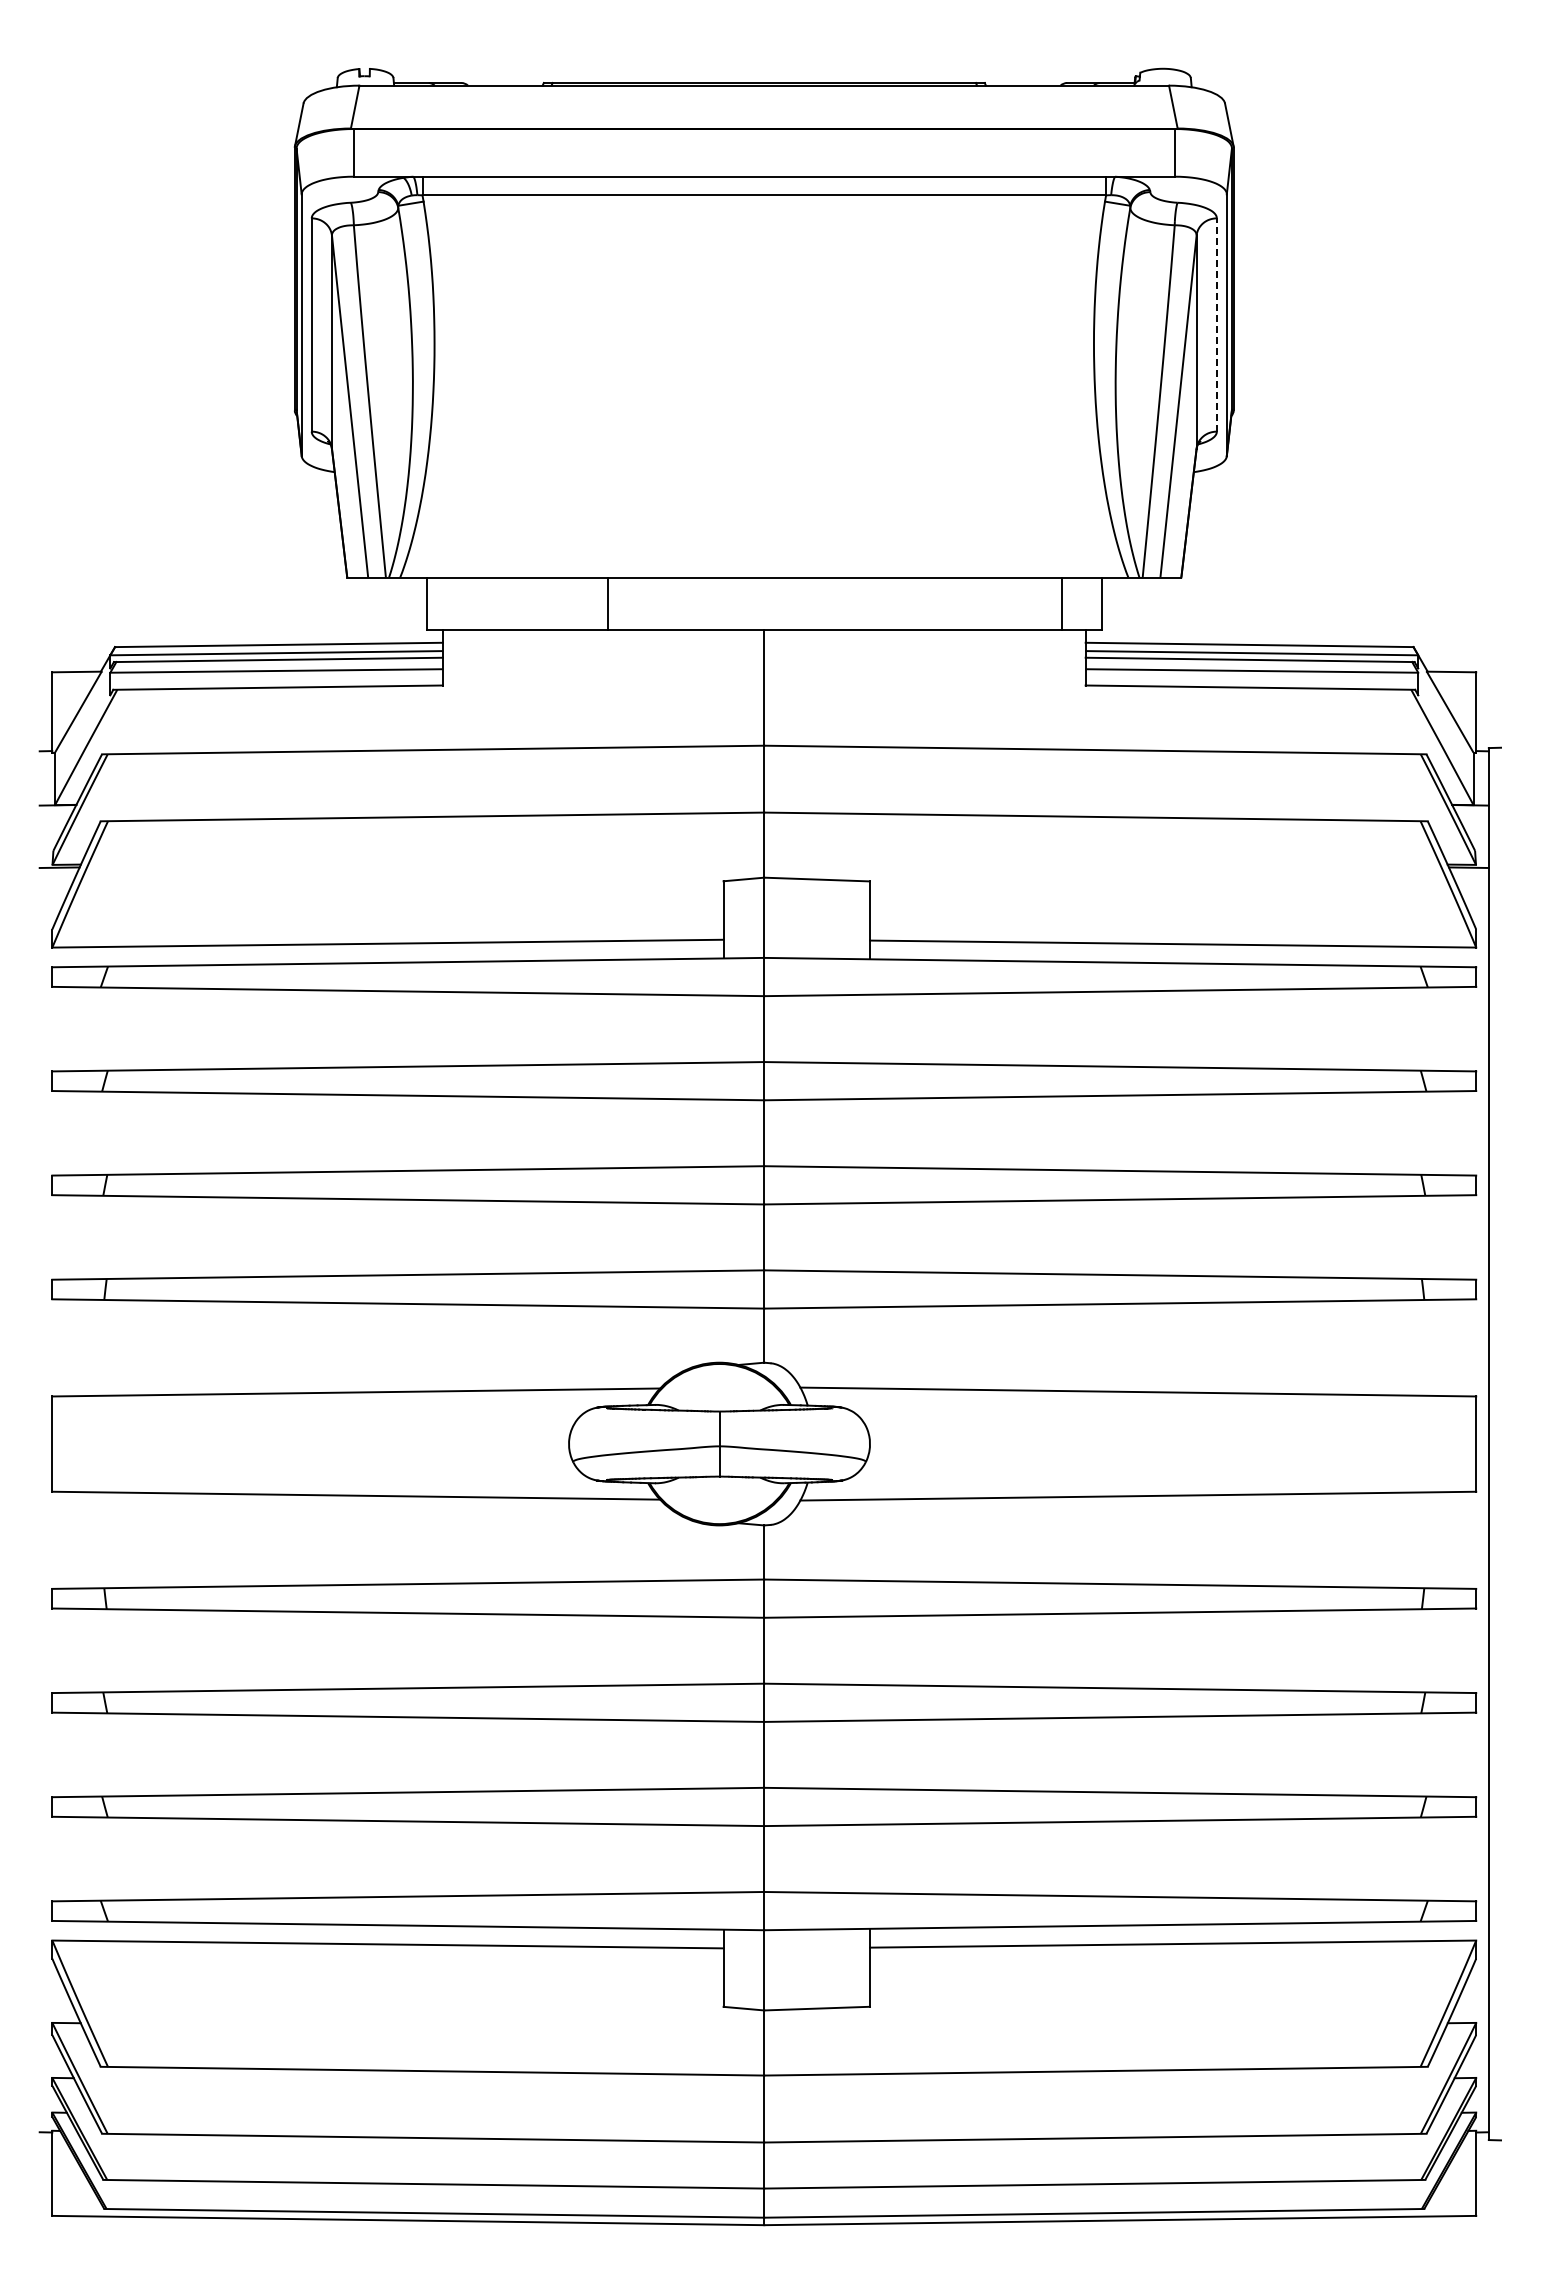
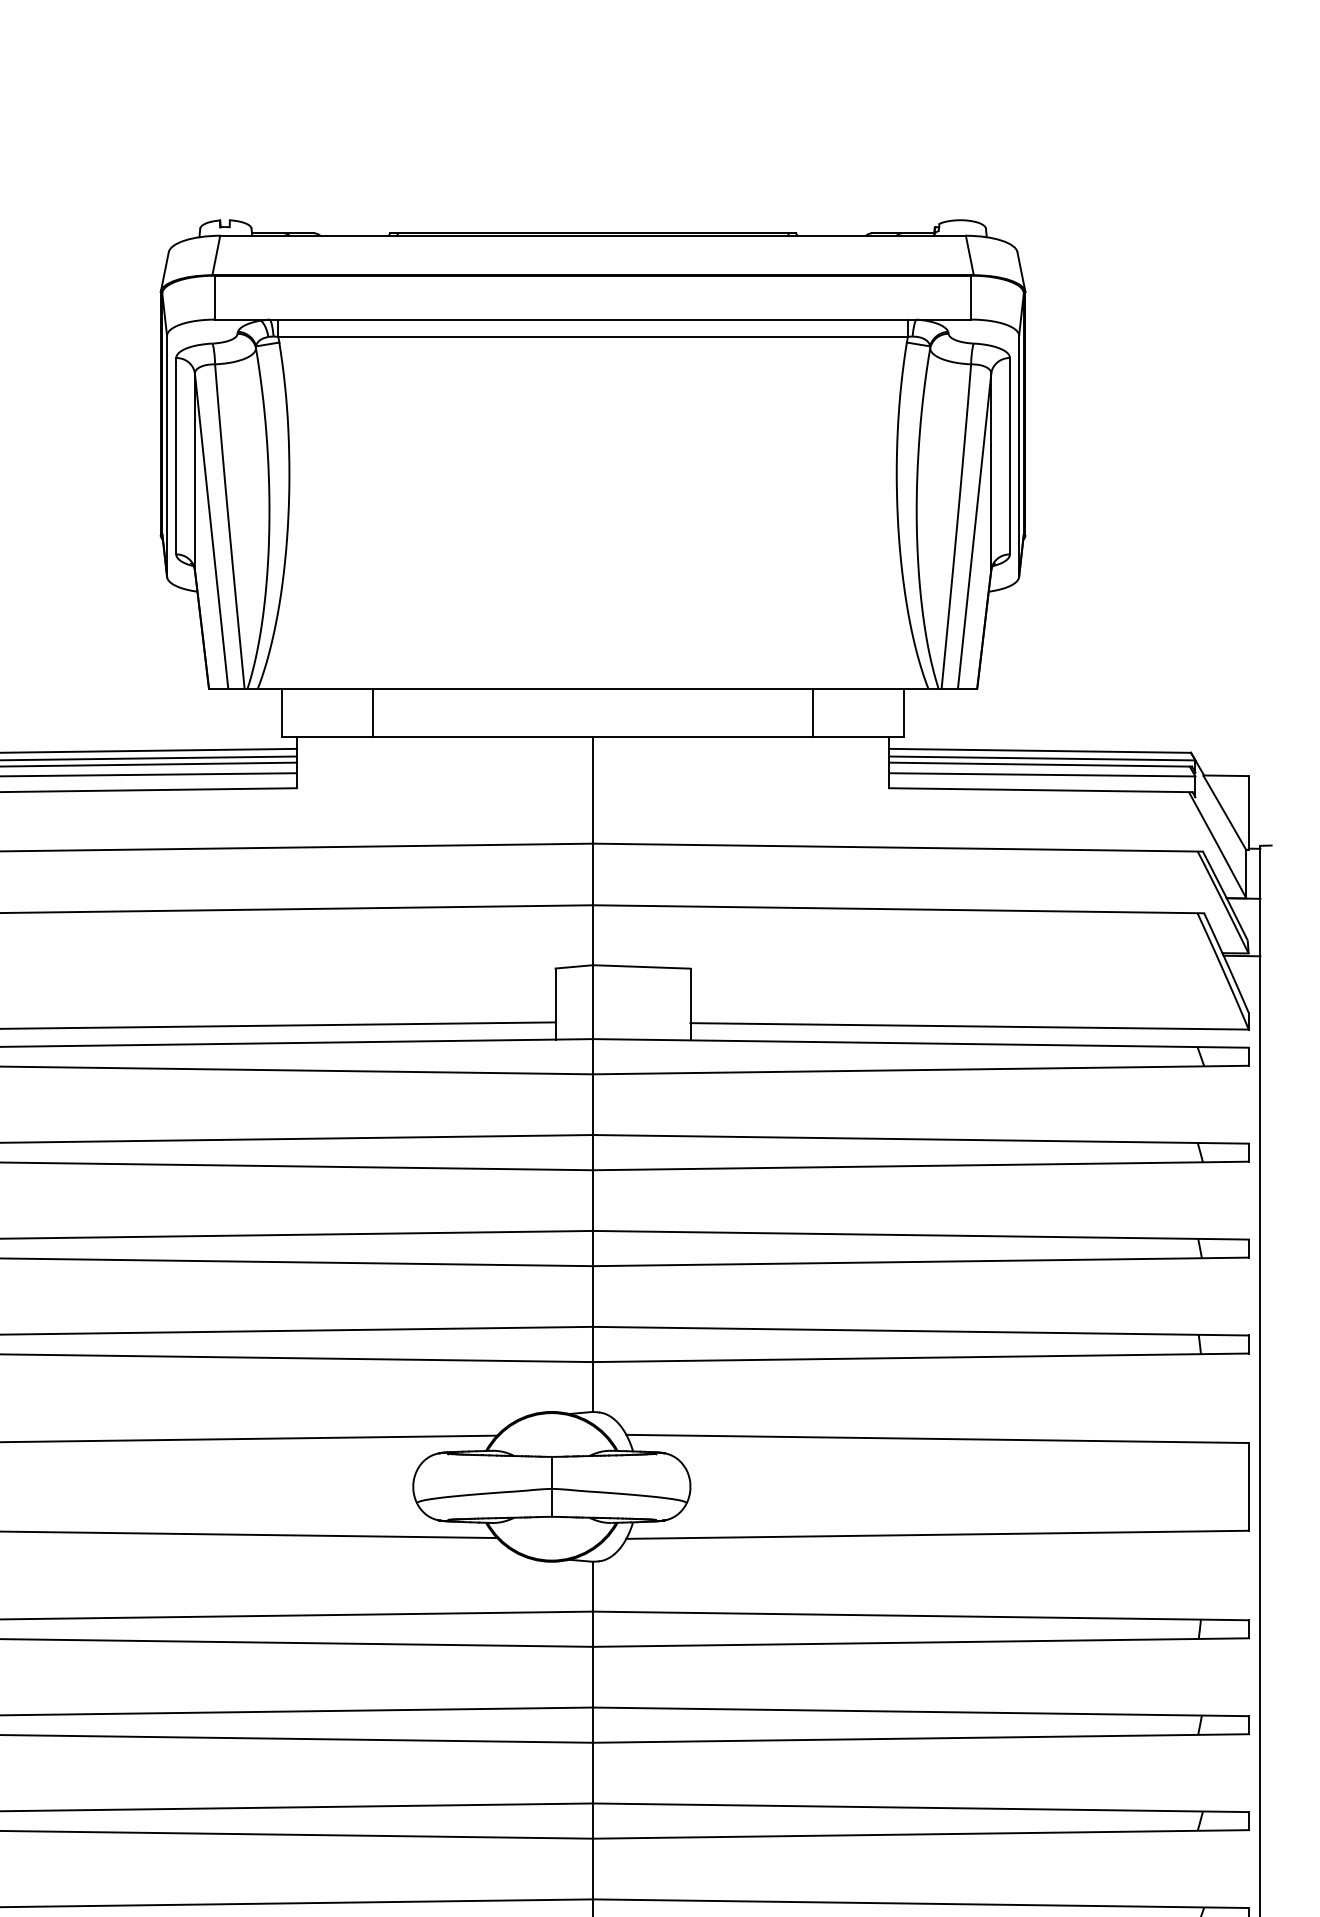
line: (1216, 325) -> (1009, 456), dashed -> solid
line: (608, 603) -> (373, 712), moved
line: (1062, 603) -> (813, 712), moved

